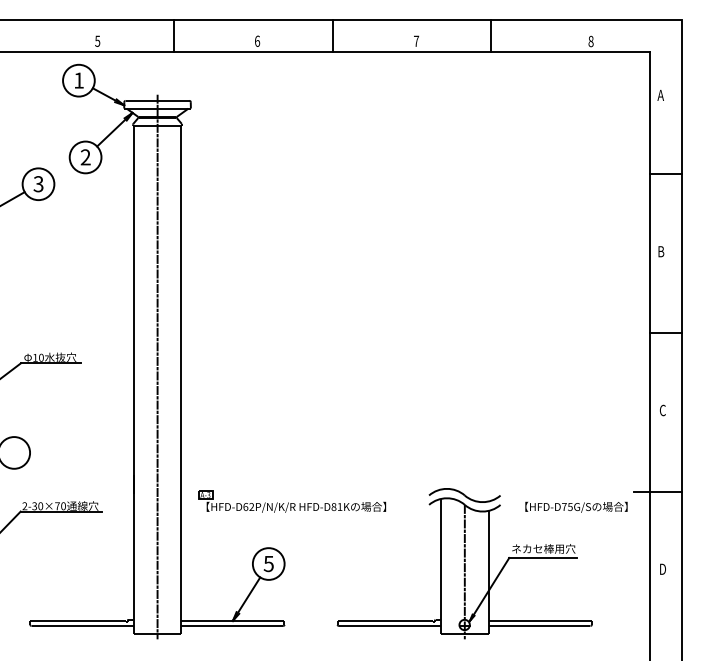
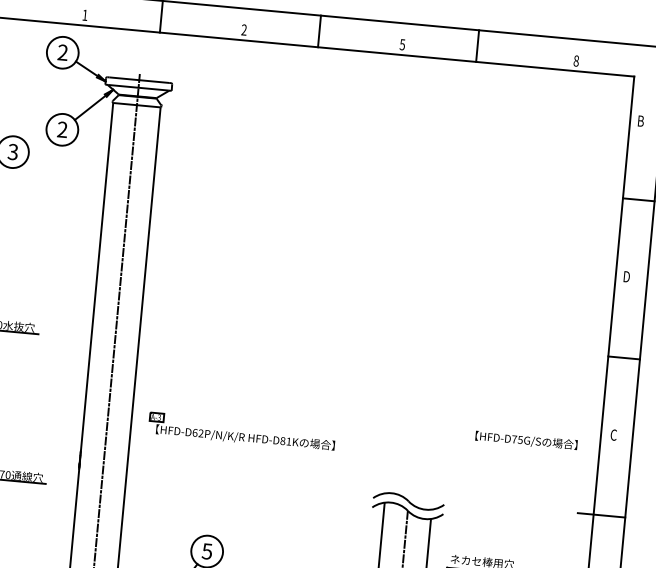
text: (97, 40) -> (85, 14), 5 -> 1
text: (257, 40) -> (244, 29), 6 -> 2
text: (416, 40) -> (402, 43), 7 -> 5
text: (78, 80) -> (62, 52), 1 -> 2
text: (660, 94) -> (640, 120), A -> B
text: (661, 251) -> (627, 276), B -> D
part: (292, 501) -> (242, 431), moved
text: (576, 506) -> (526, 440), moved

